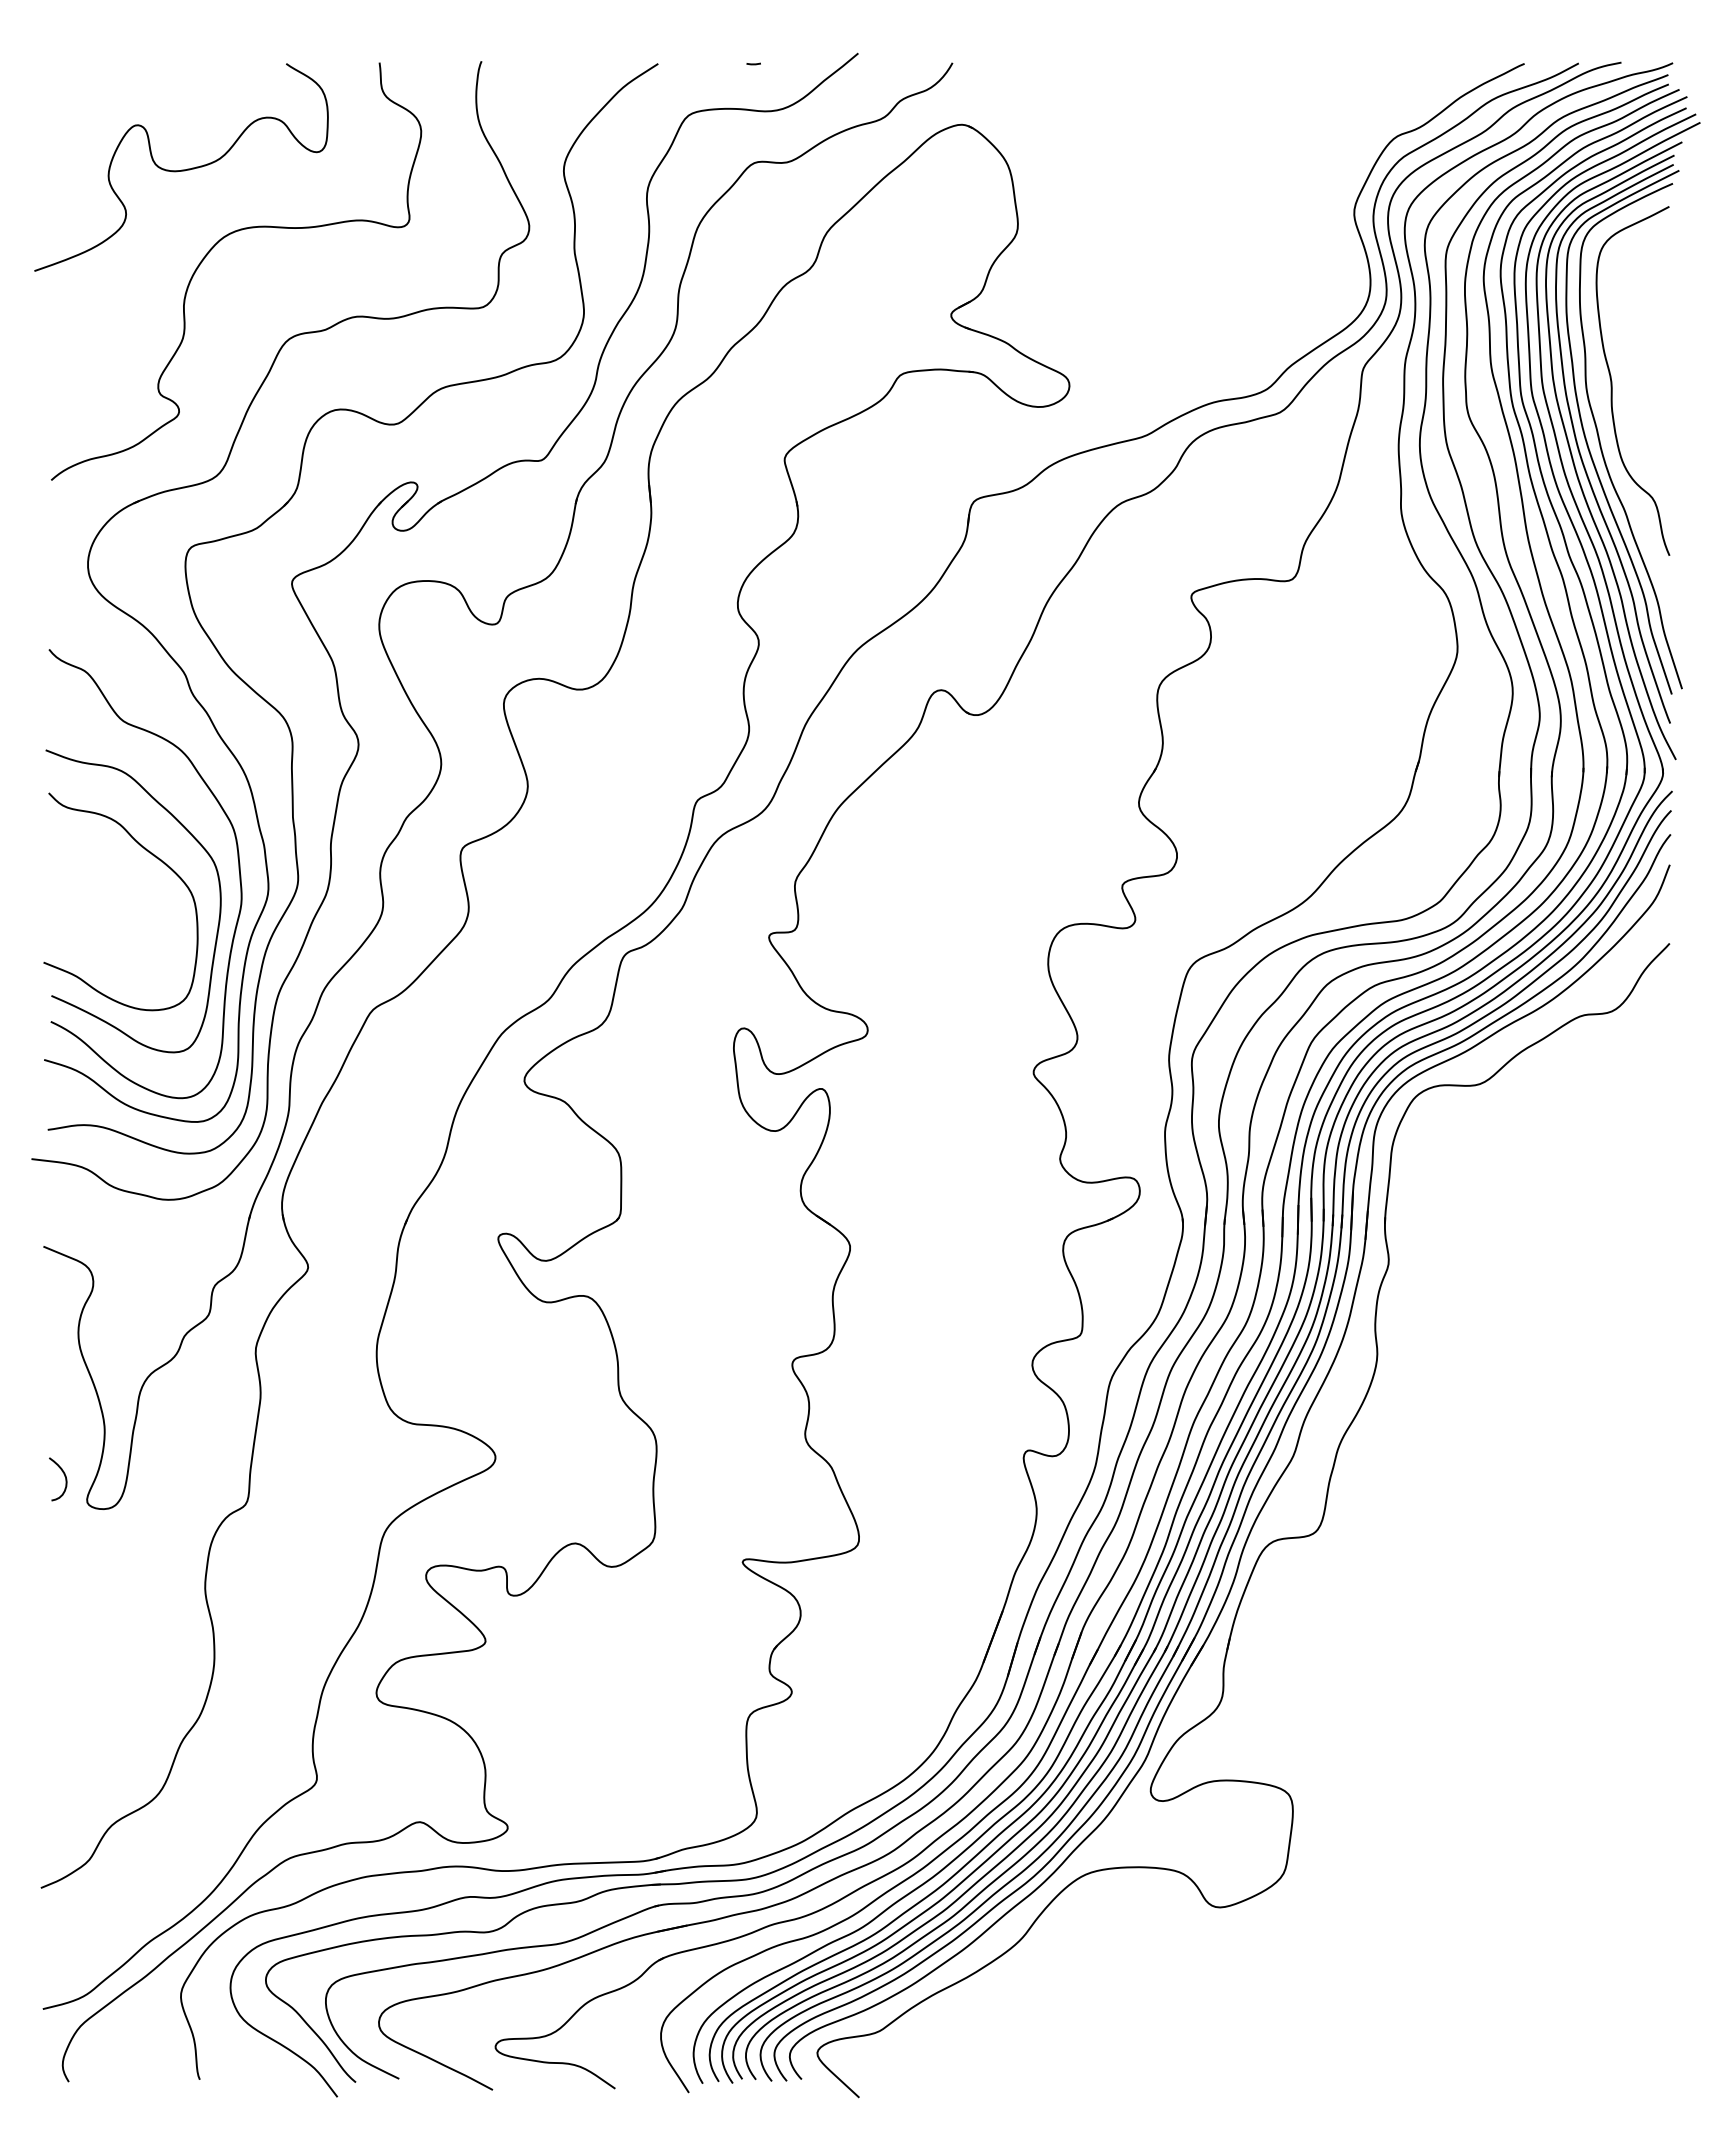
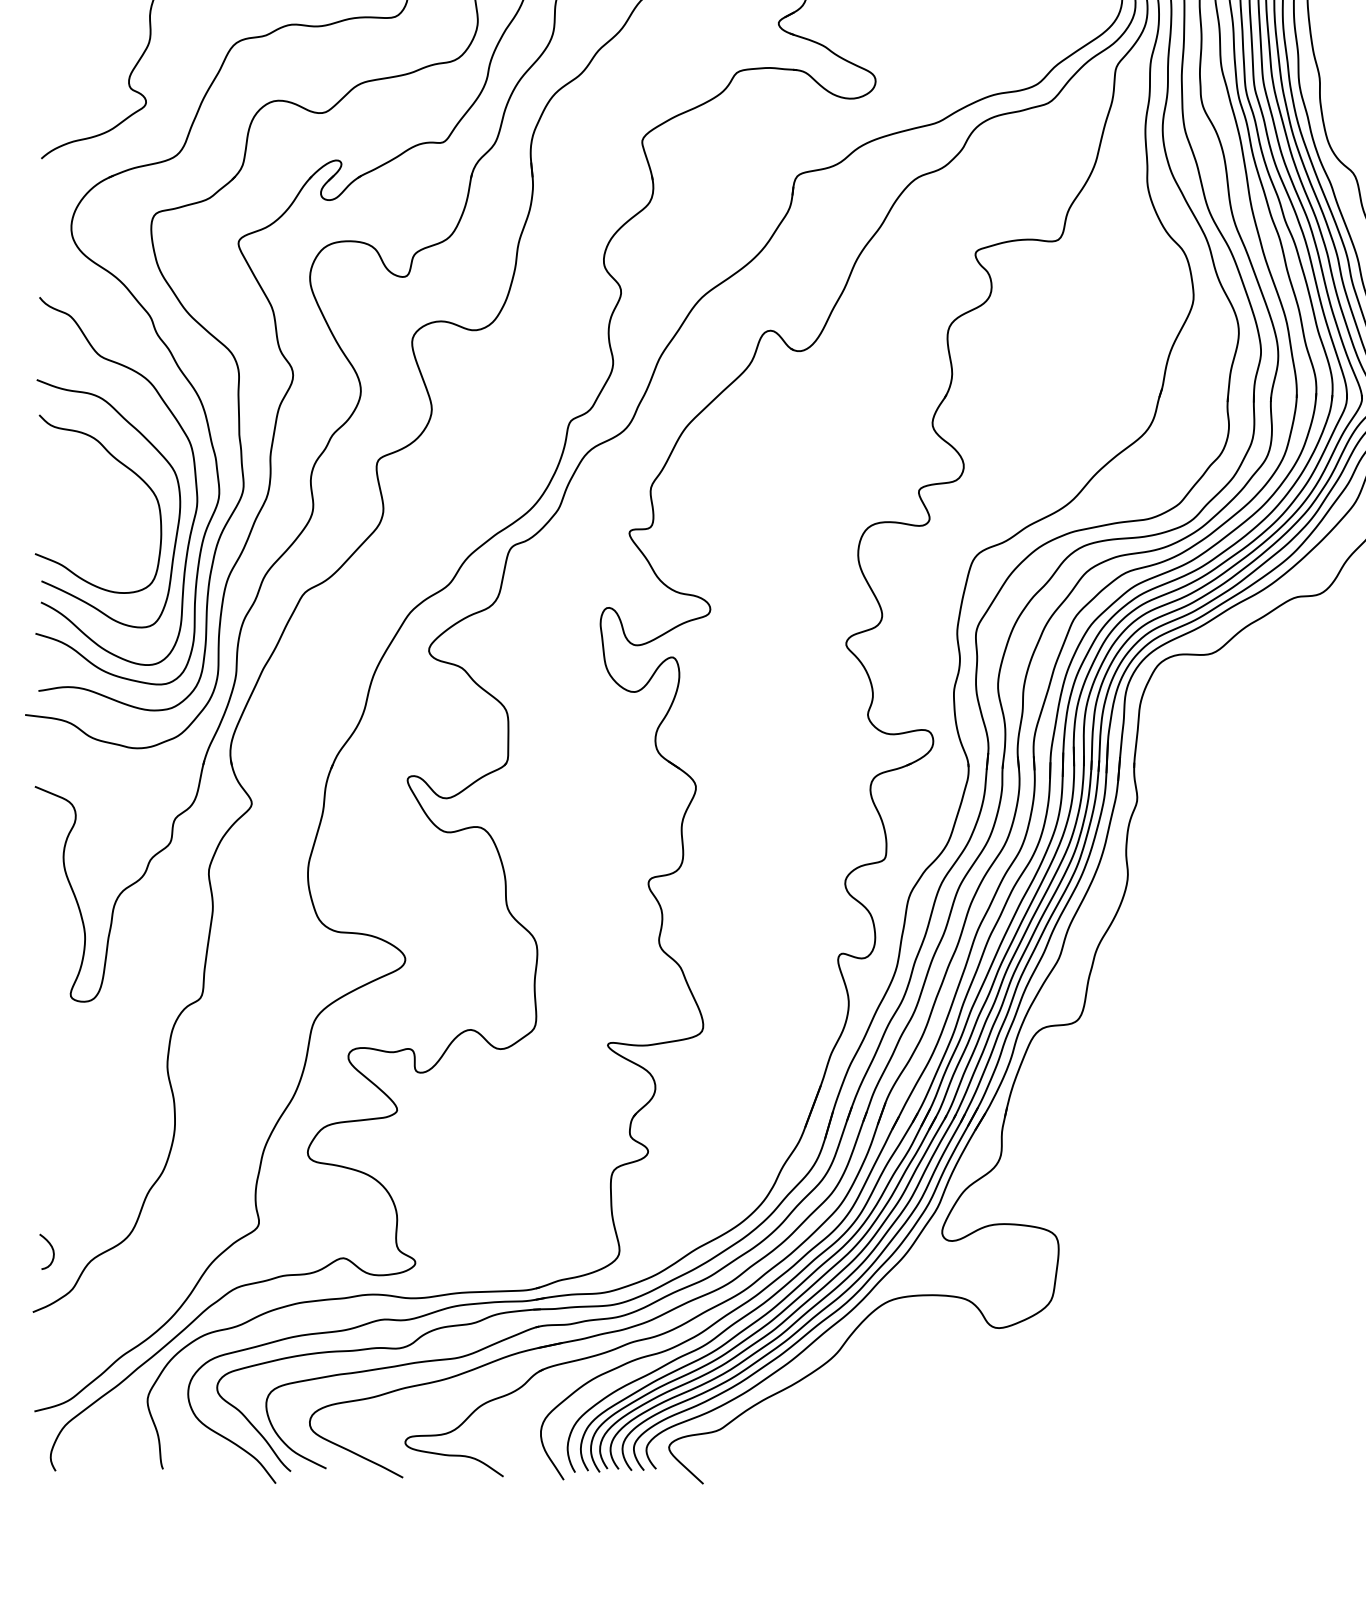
curve: (64, 1476) -> (52, 1249), moved

